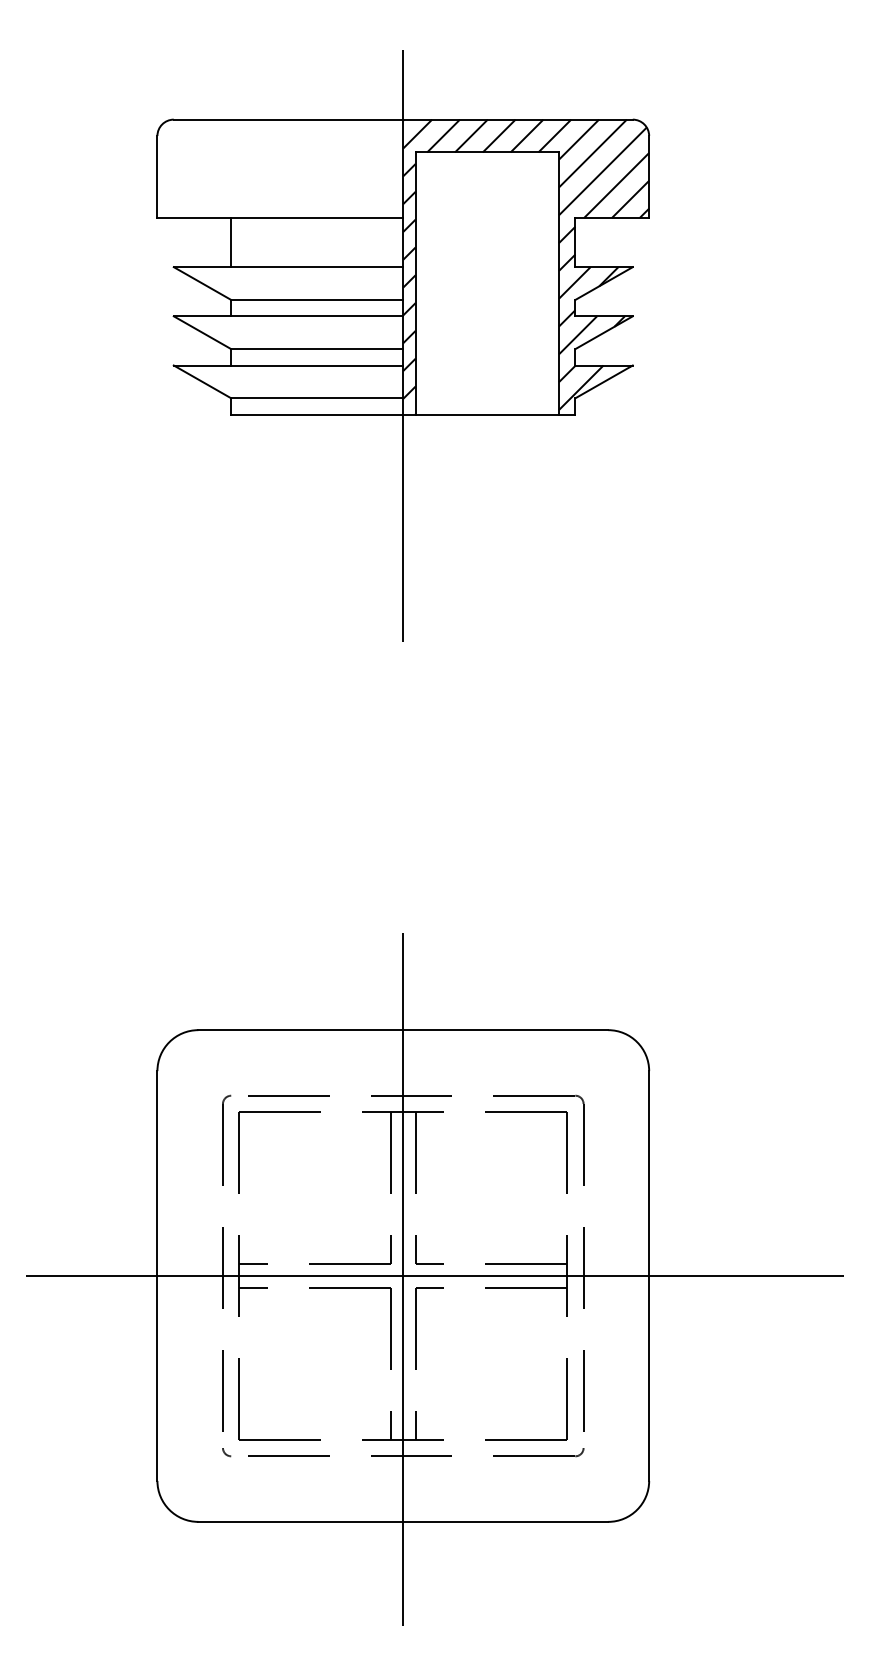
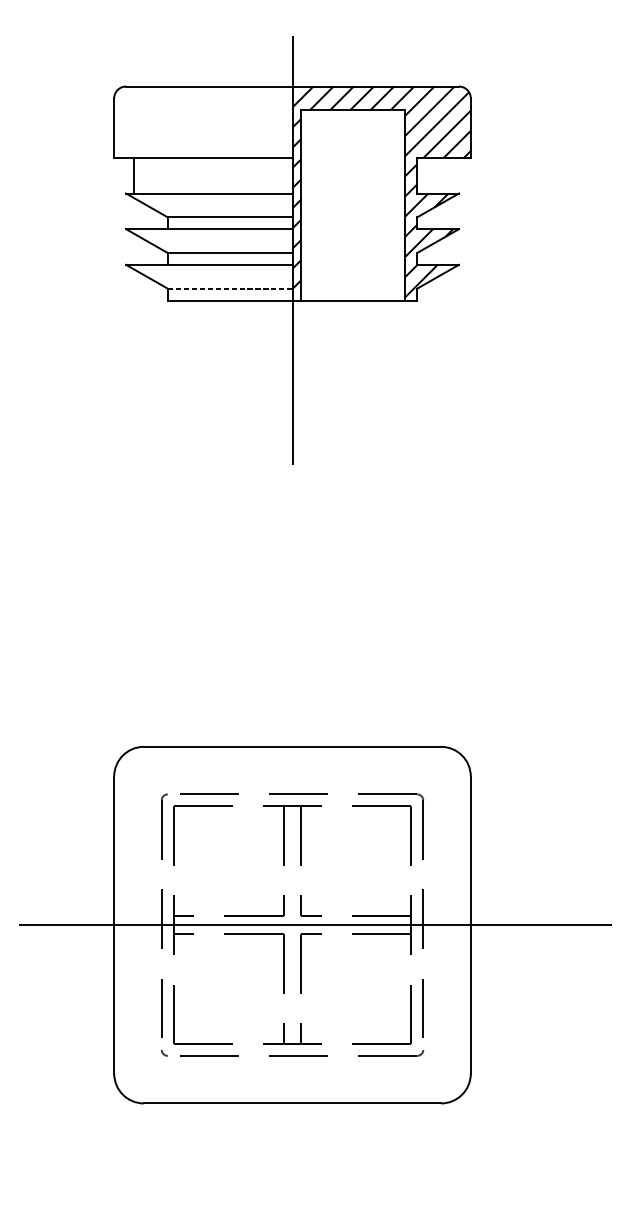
line: (231, 242) -> (133, 175), moved
line: (317, 398) -> (230, 288), solid -> dashed
line: (403, 1279) -> (292, 927), removed

